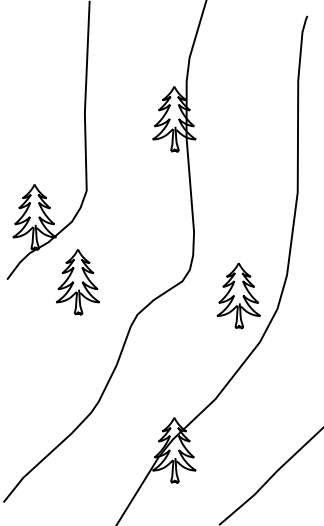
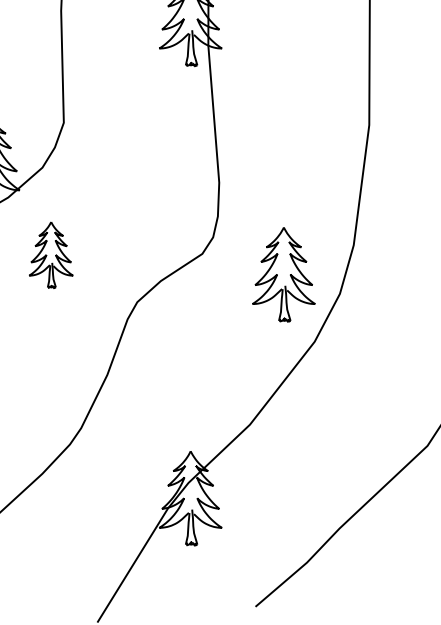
part: (77, 282) -> (50, 255), size x0.7

